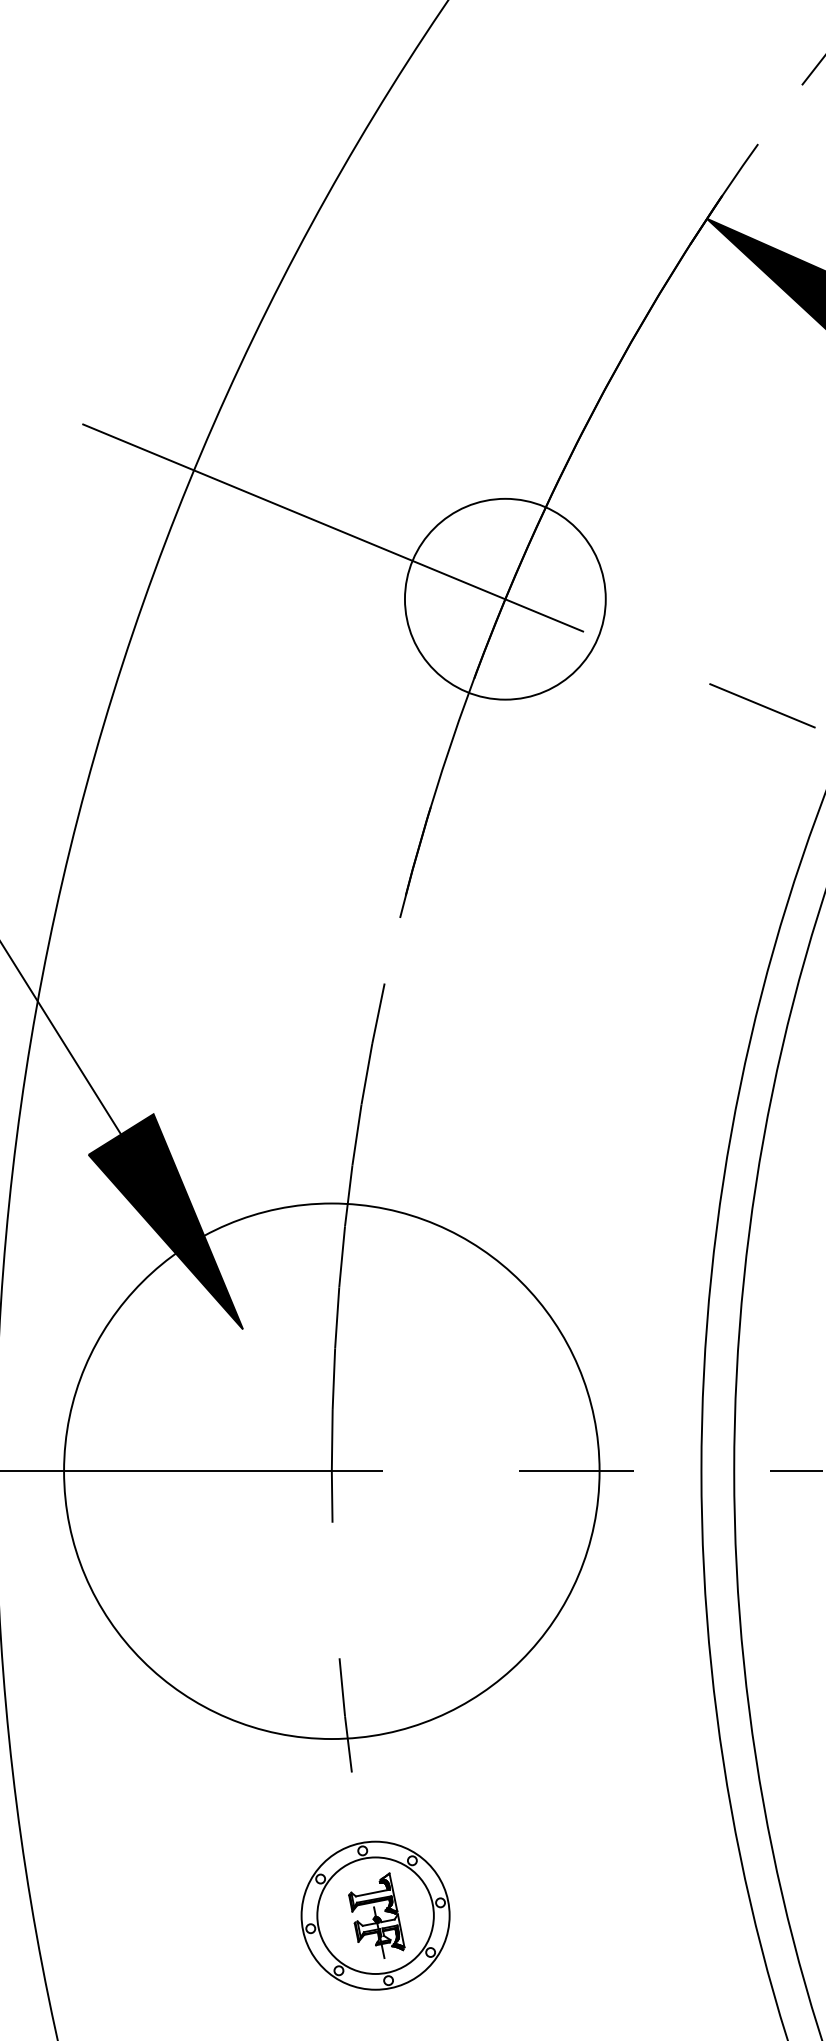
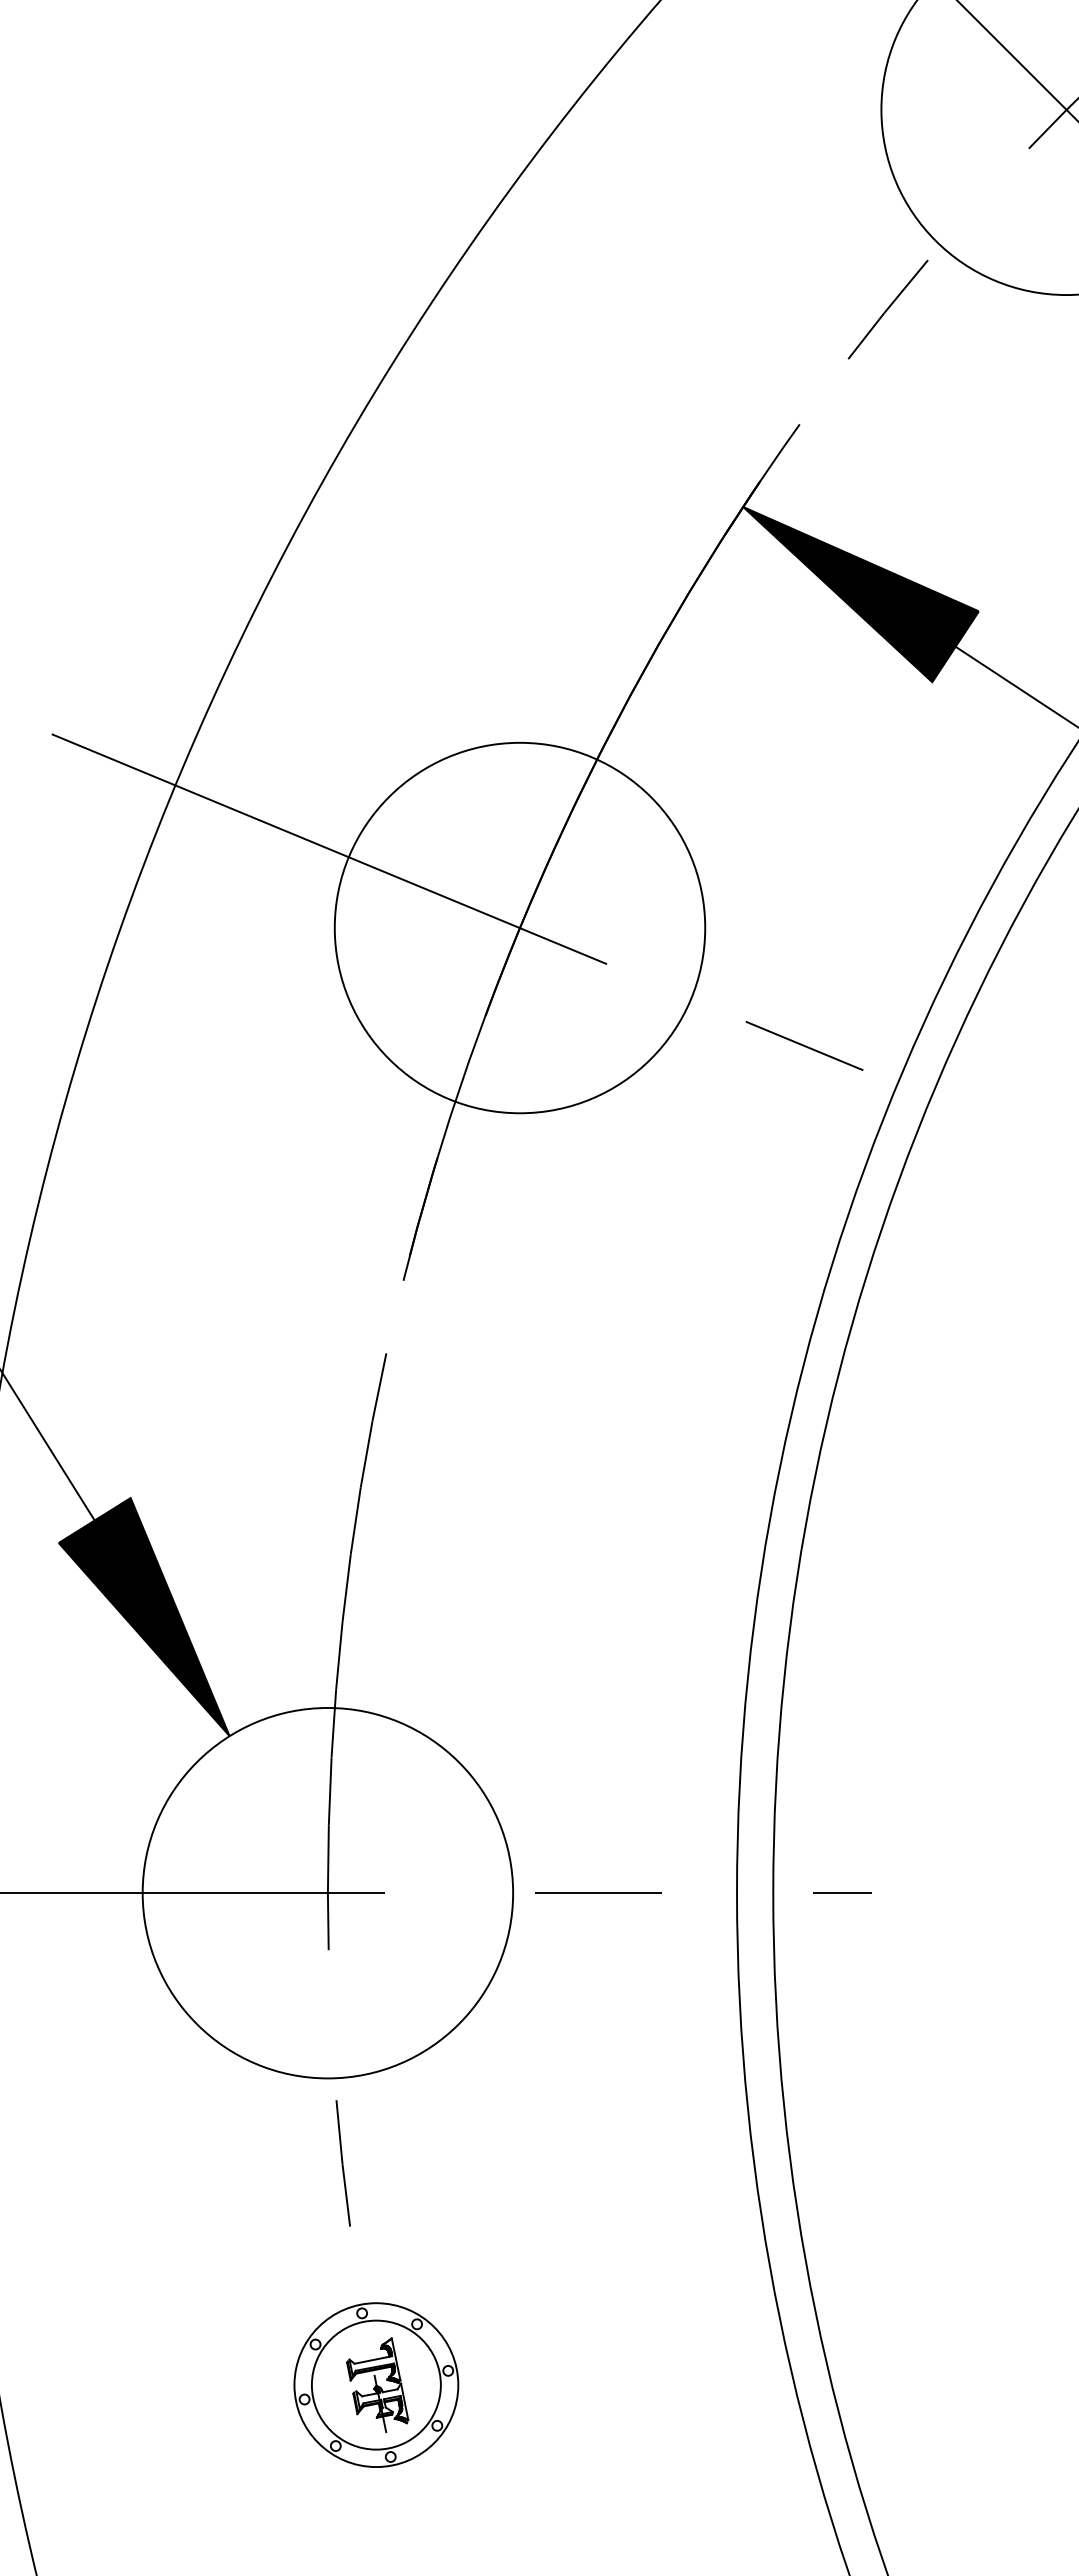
circle: (504, 598) -> (519, 927), size x1.67
circle: (331, 1470) -> (327, 1892), size x0.62

